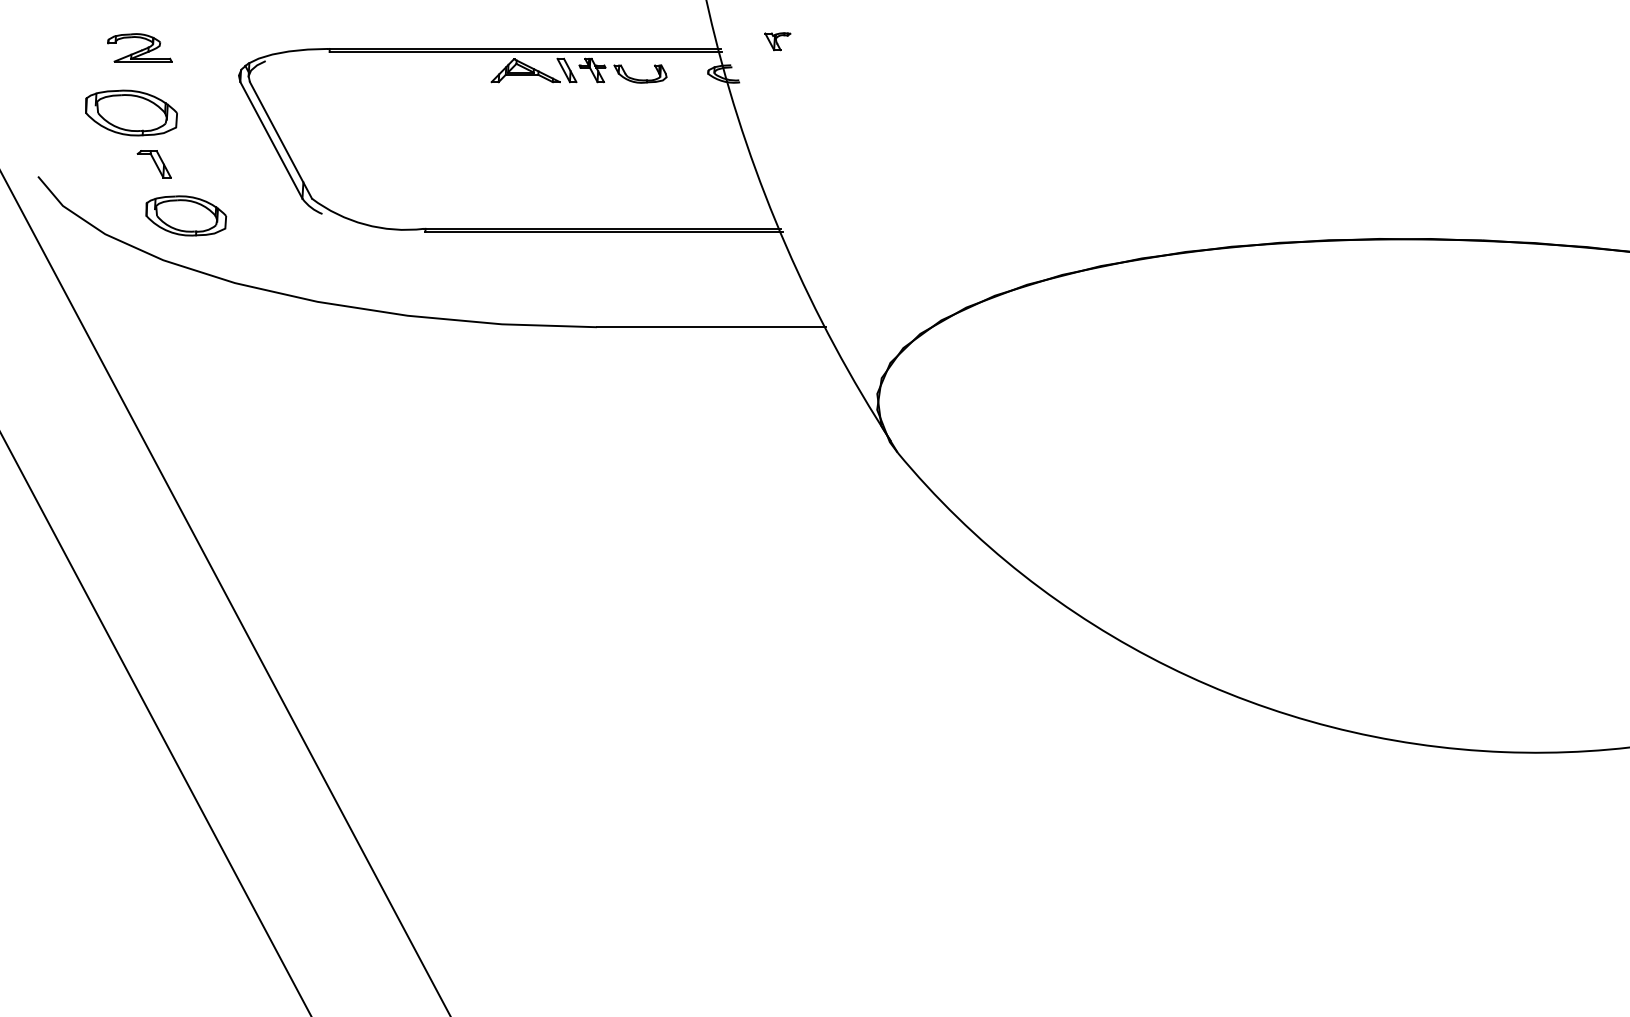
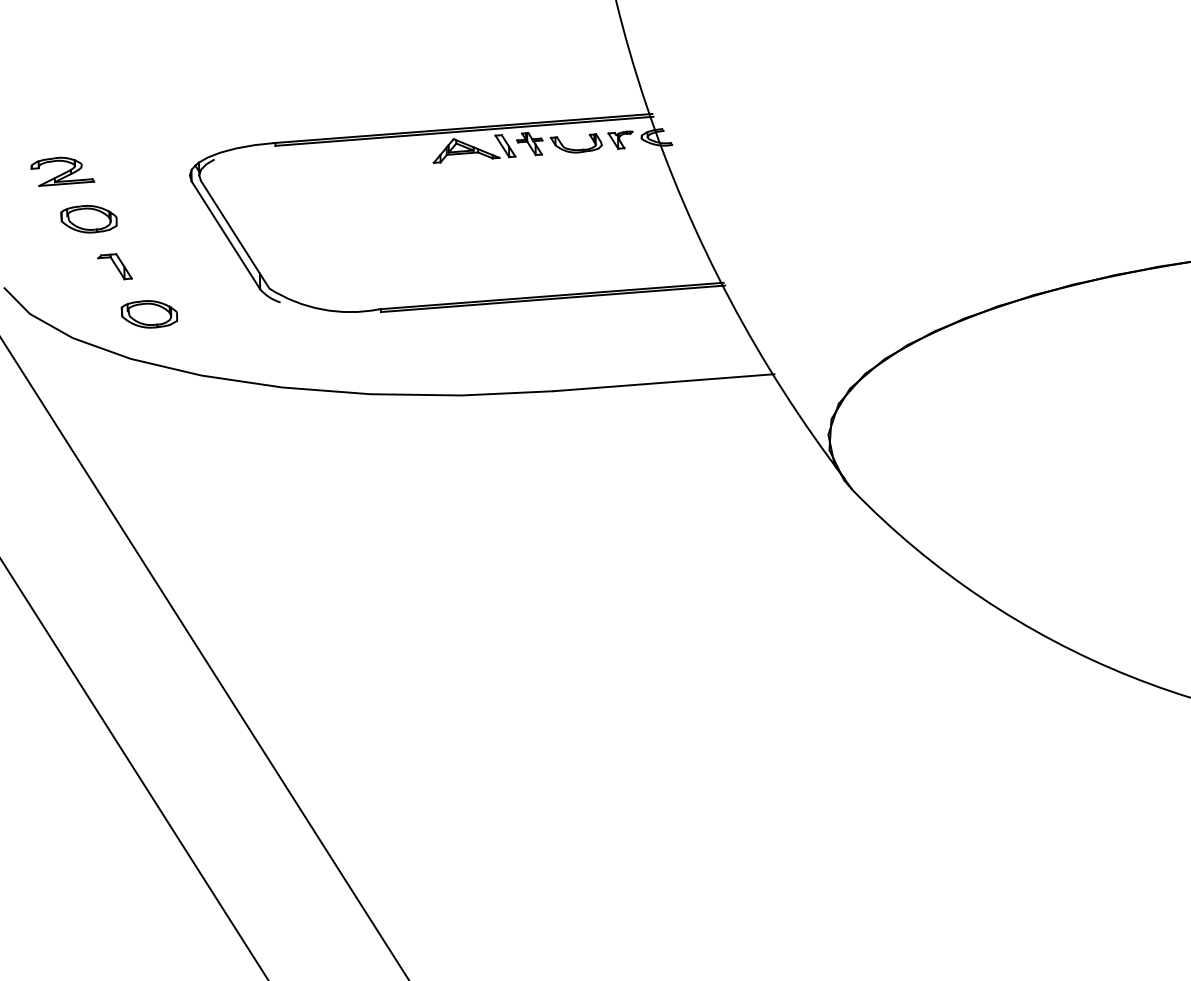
part: (777, 41) -> (620, 140), moved
part: (139, 47) -> (62, 170), moved
part: (131, 112) -> (89, 218), size x0.62
part: (186, 215) -> (149, 314), size x0.71

